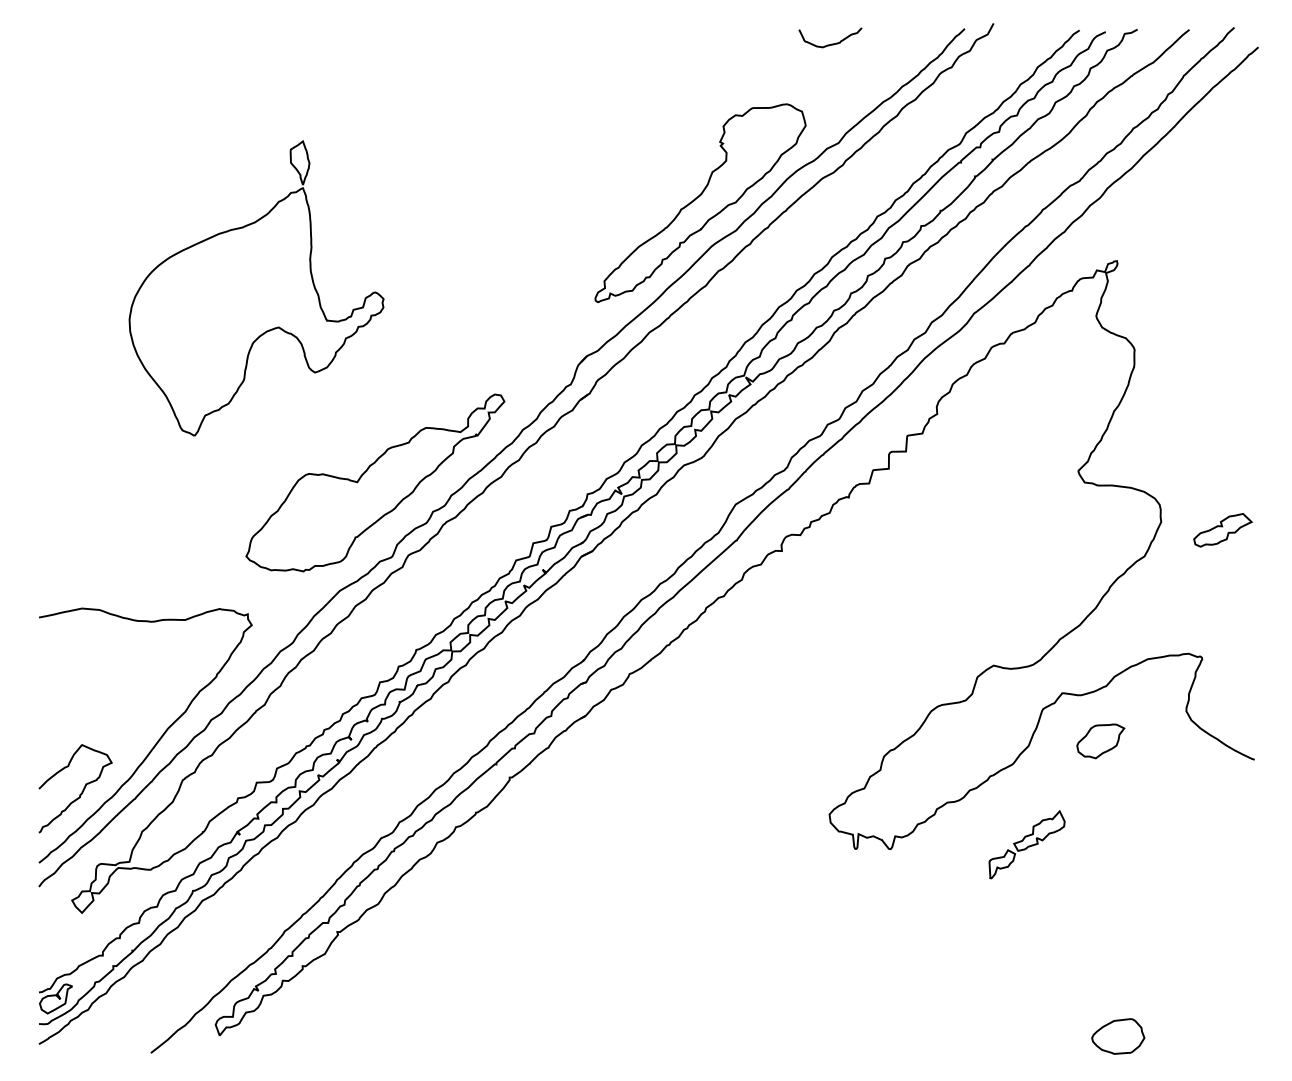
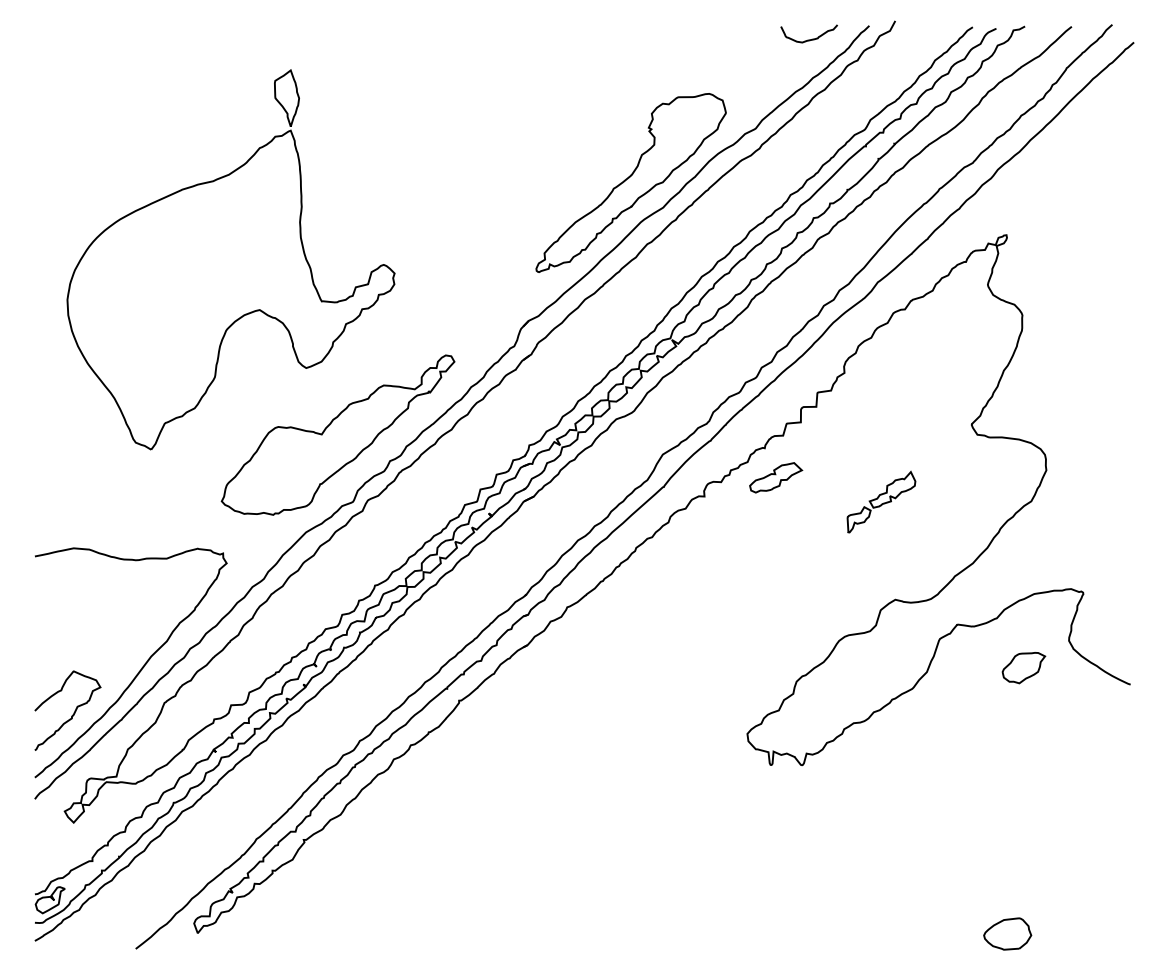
curve: (829, 43) -> (808, 39), moved
part: (256, 288) -> (230, 259), size x1.43
part: (1223, 529) -> (776, 477), moved
part: (1100, 741) -> (1023, 668), moved
part: (1027, 843) -> (881, 501), moved

